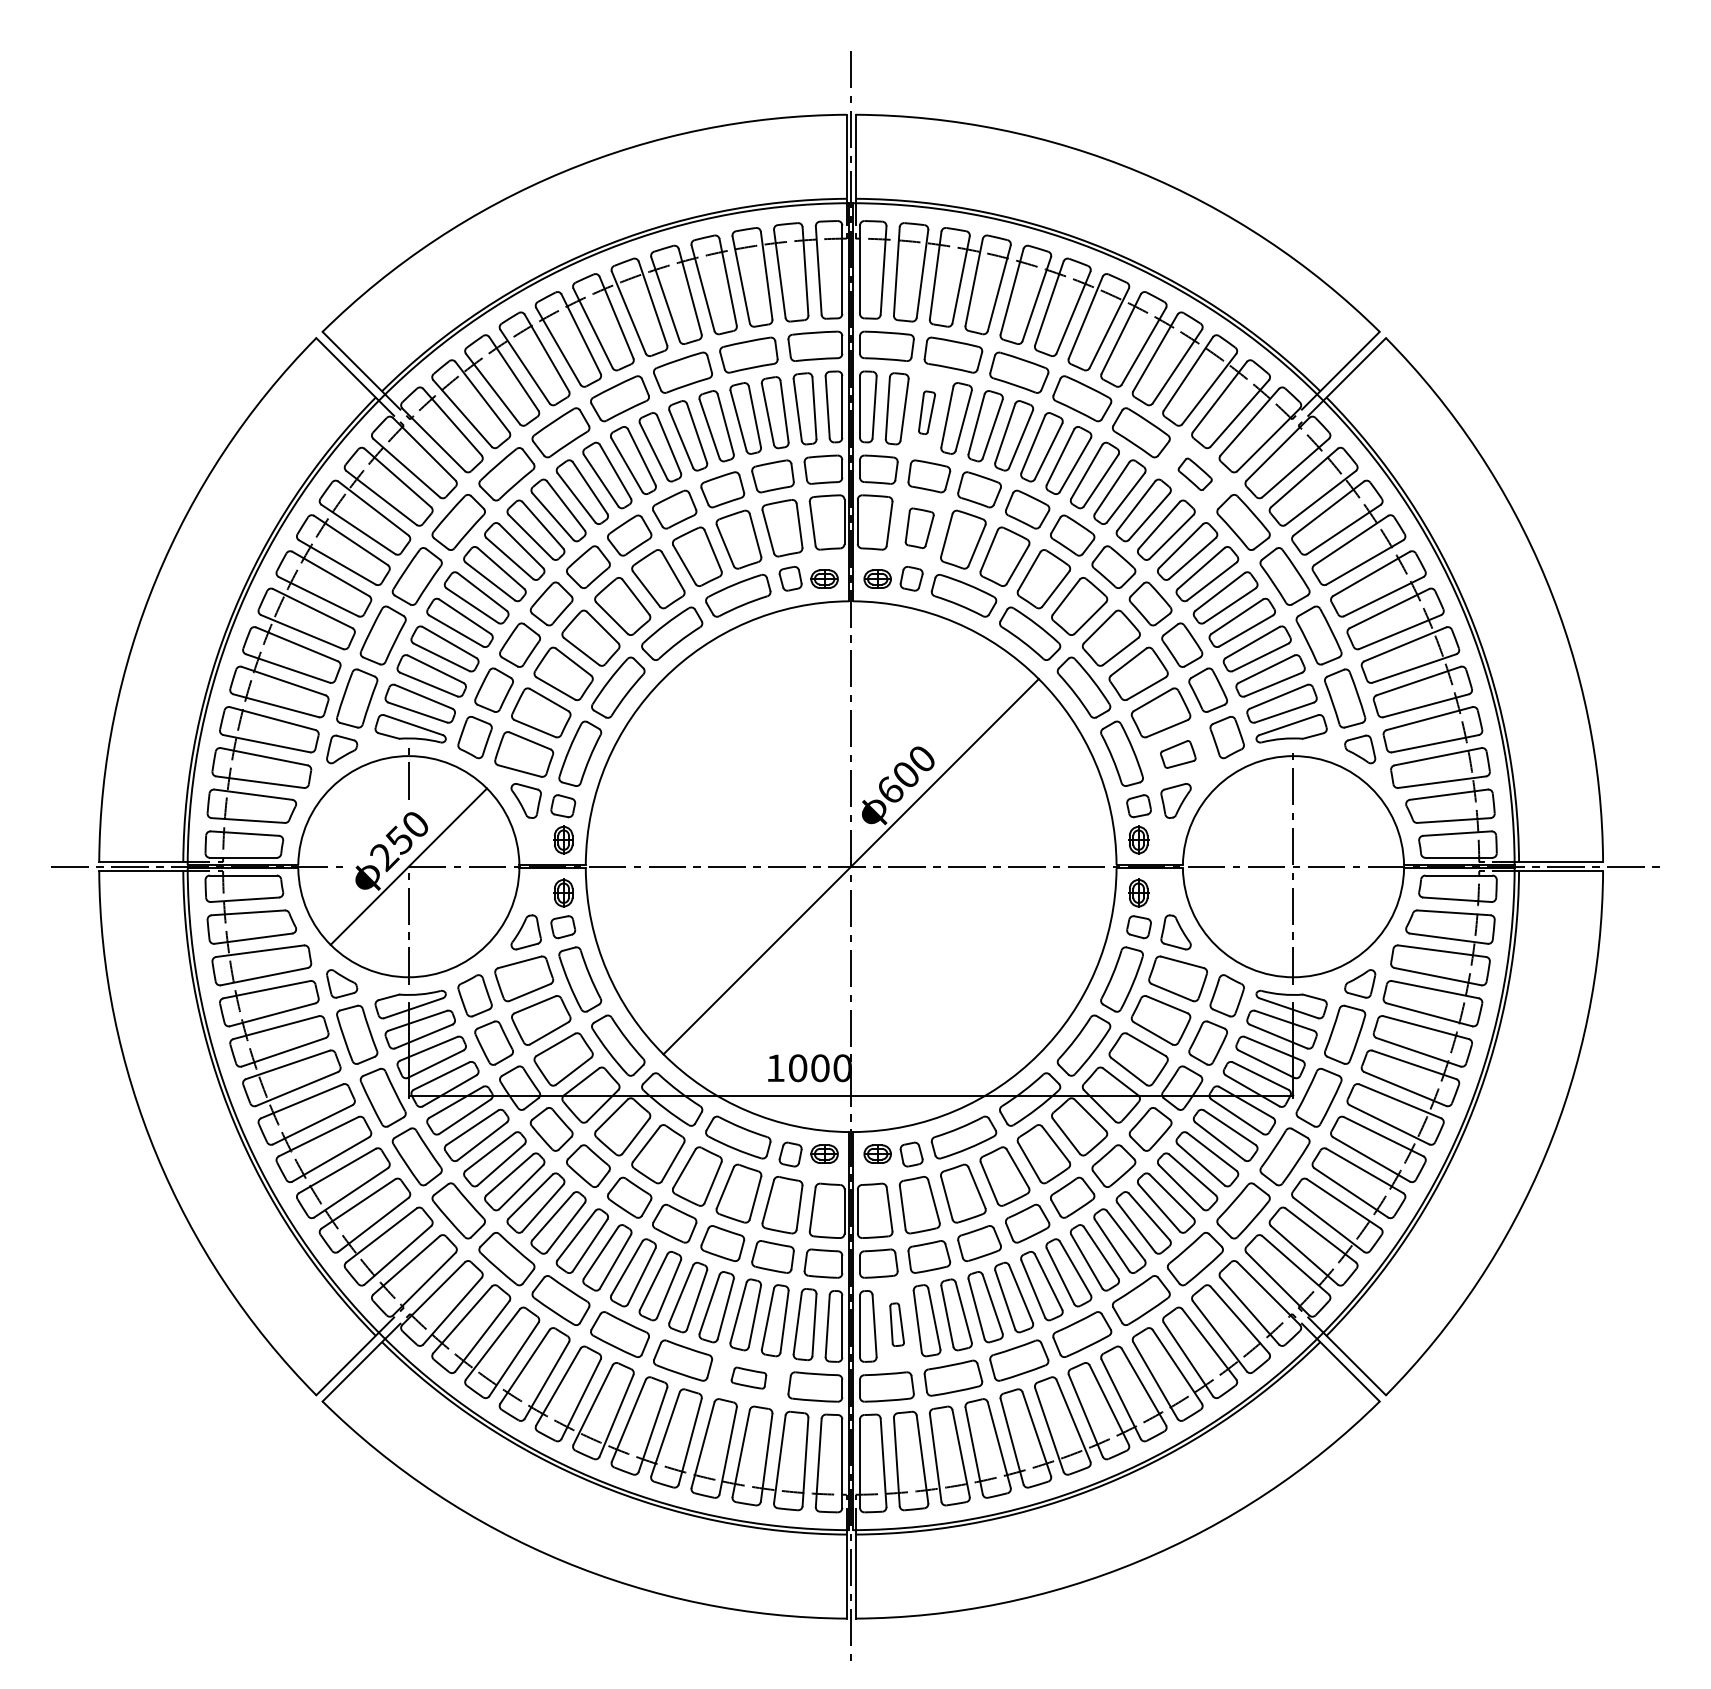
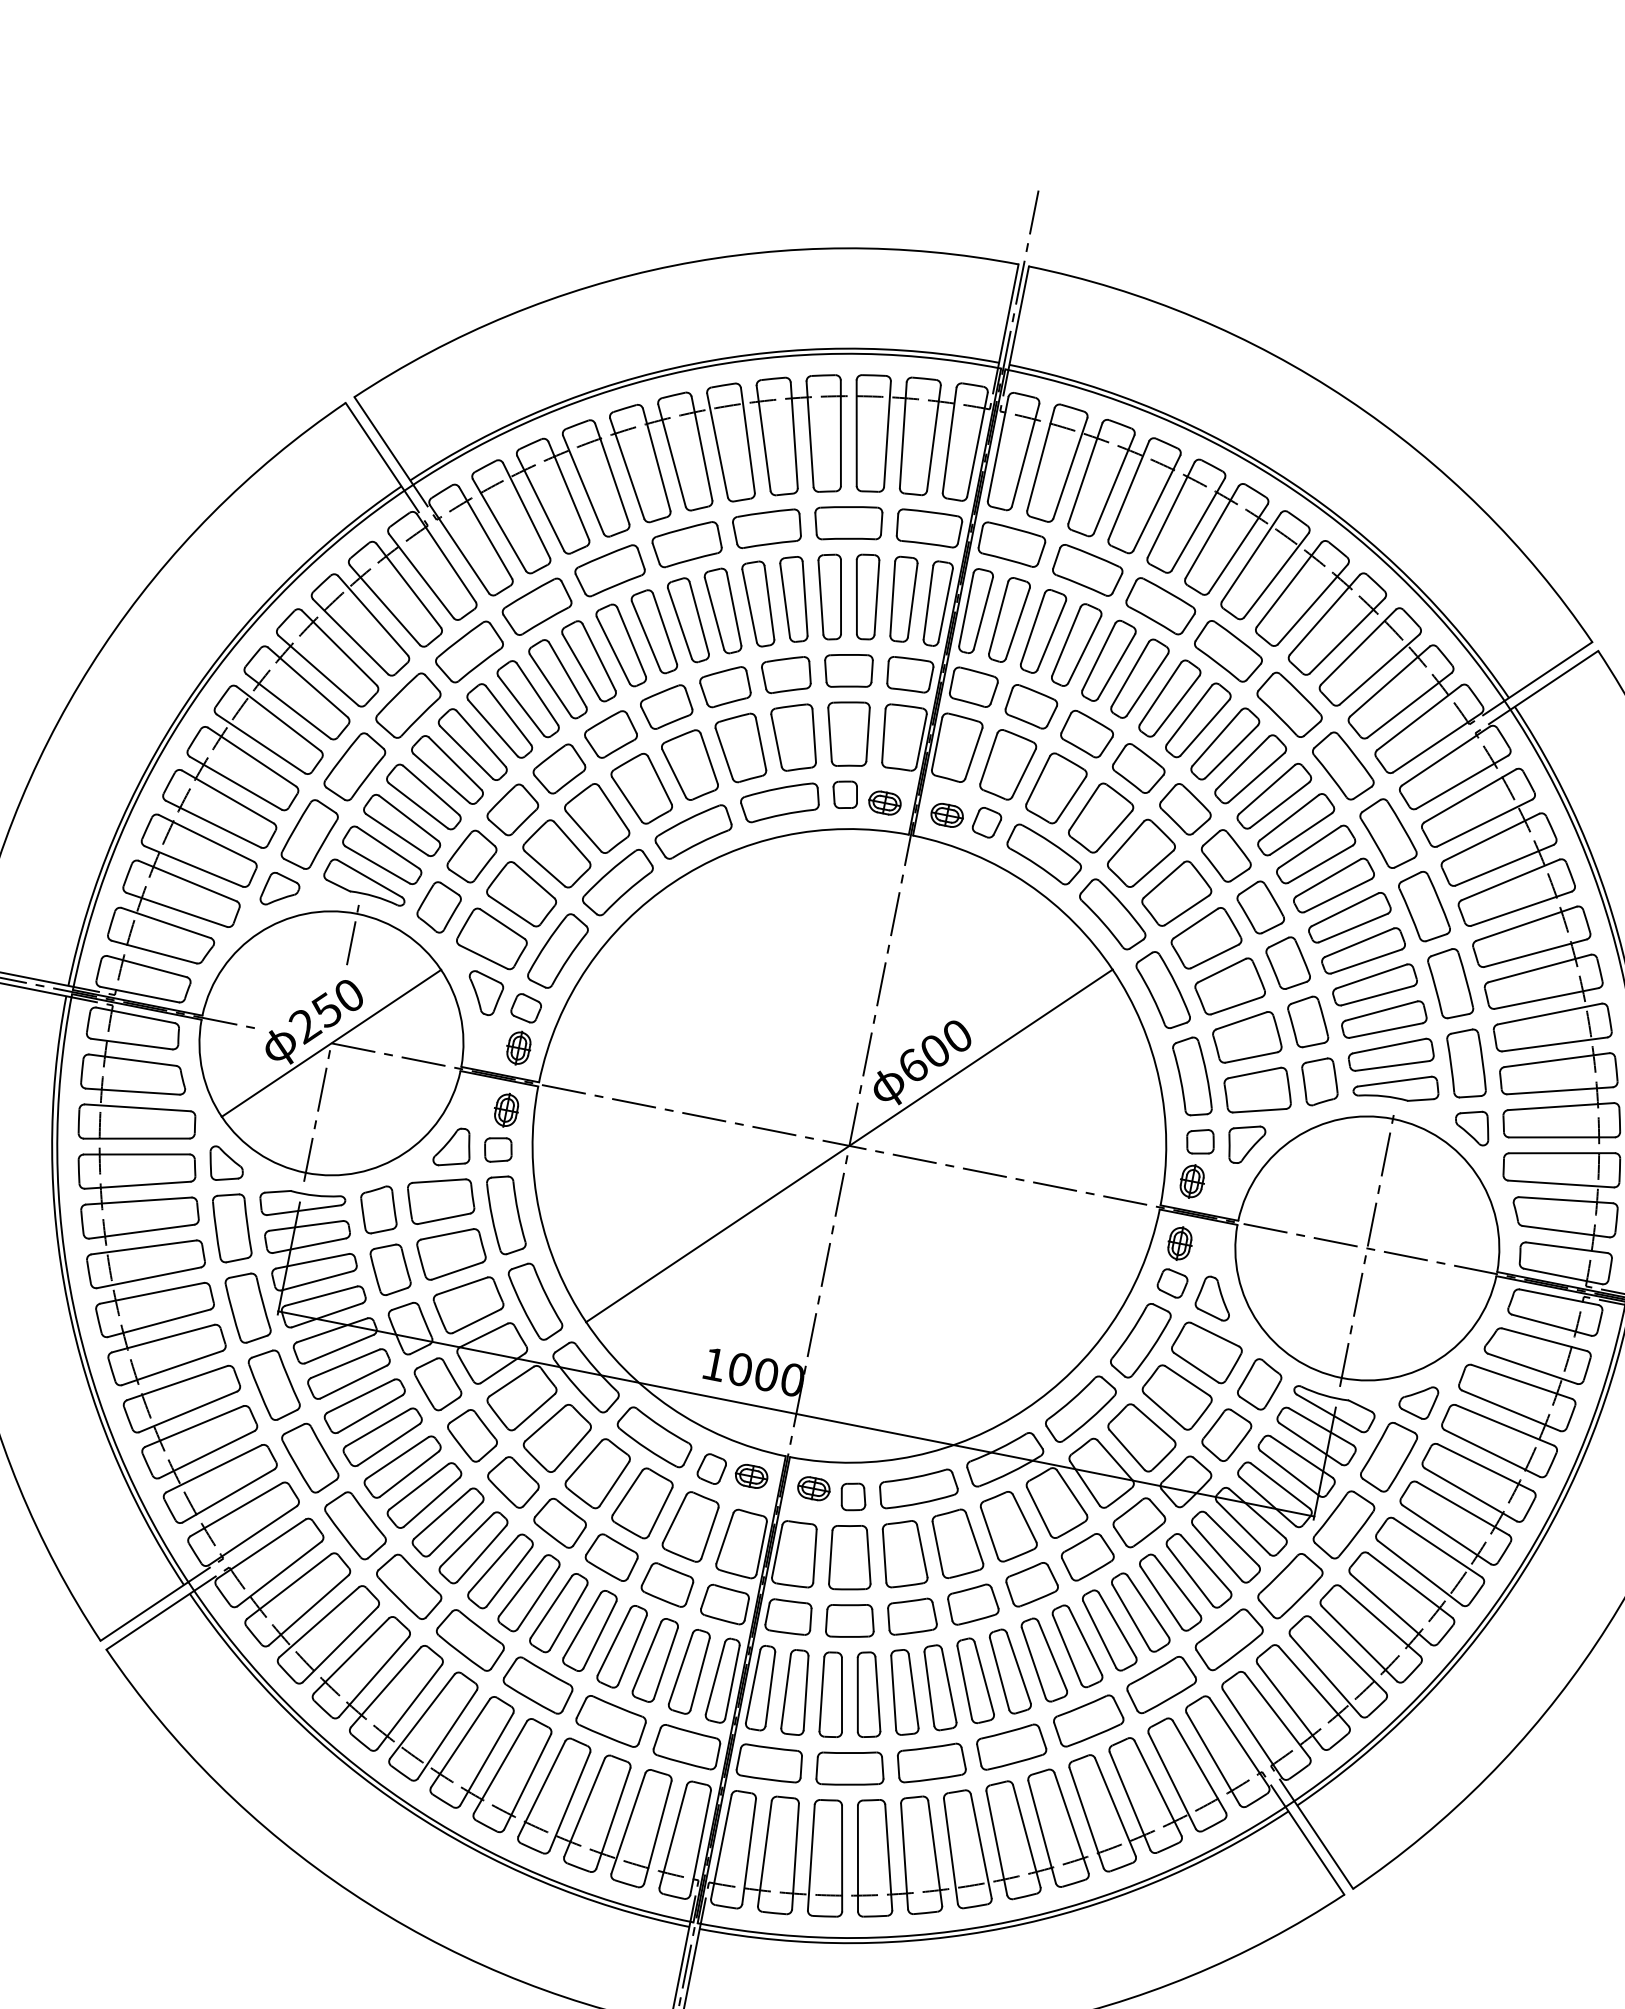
part: (926, 412) -> (1042, 631), size x1.67
part: (1194, 474) -> (1342, 766), size x1.67
part: (919, 528) -> (1007, 765), size x1.43
part: (1178, 754) -> (1258, 1090), size x1.67
part: (896, 1324) -> (796, 1692), size x1.67
part: (748, 1377) -> (610, 1720), size x1.67

